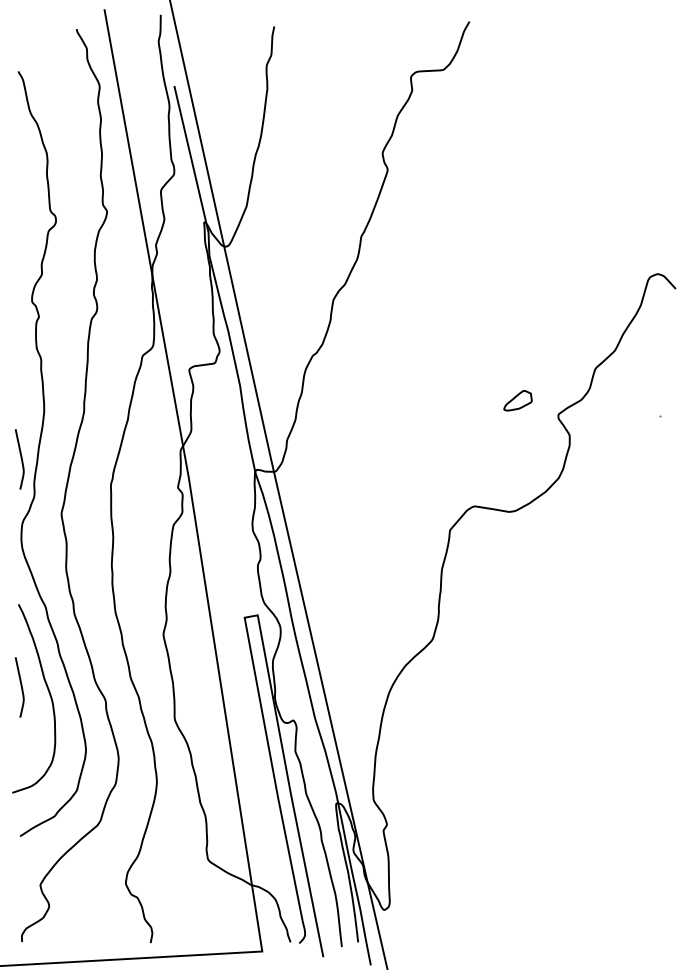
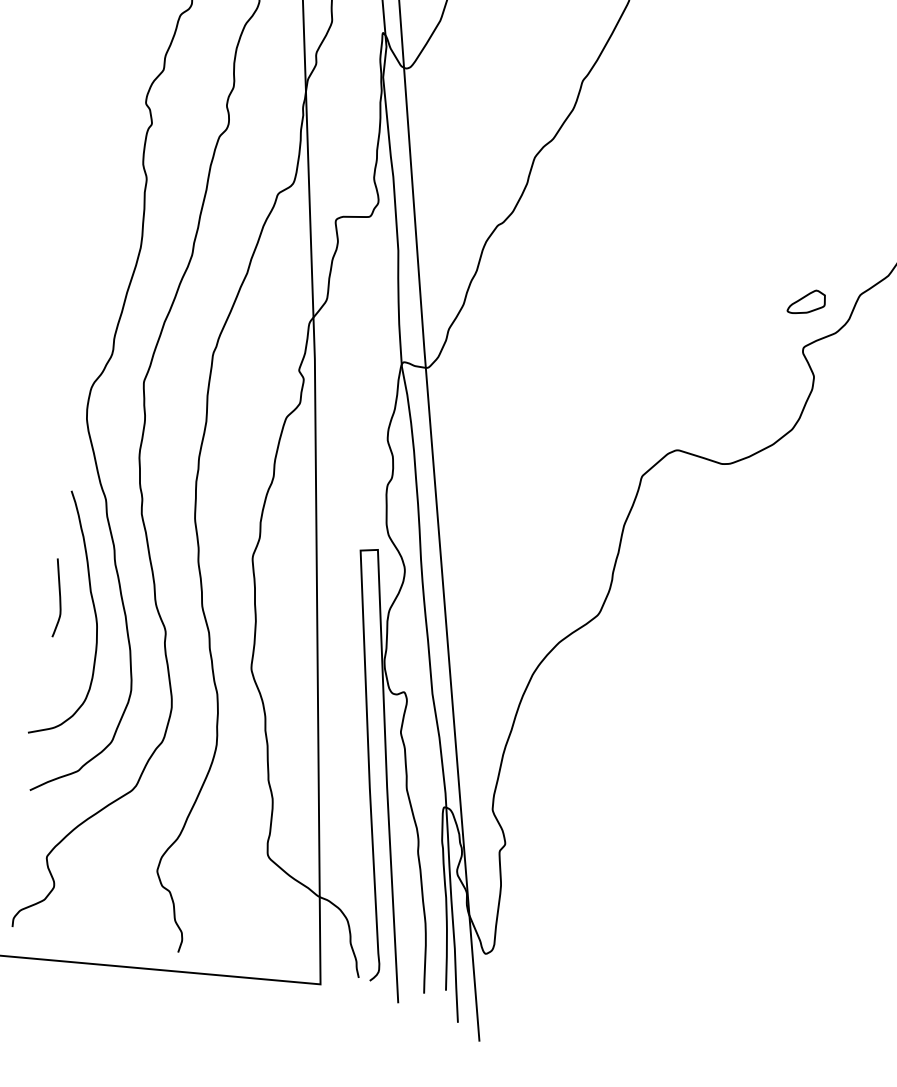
part: (517, 400) -> (806, 301), moved
curve: (20, 458) -> (101, 303), removed

